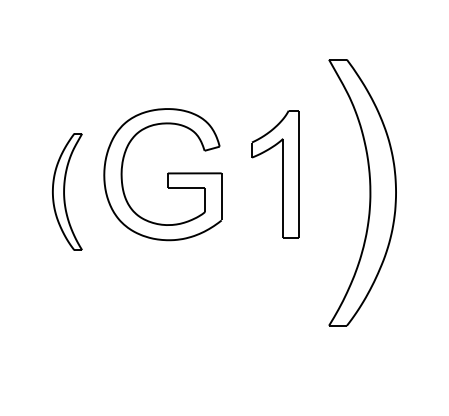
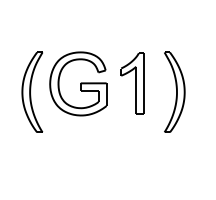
part: (67, 190) -> (32, 91), size x1.43
part: (362, 190) -> (174, 91), size x0.62

